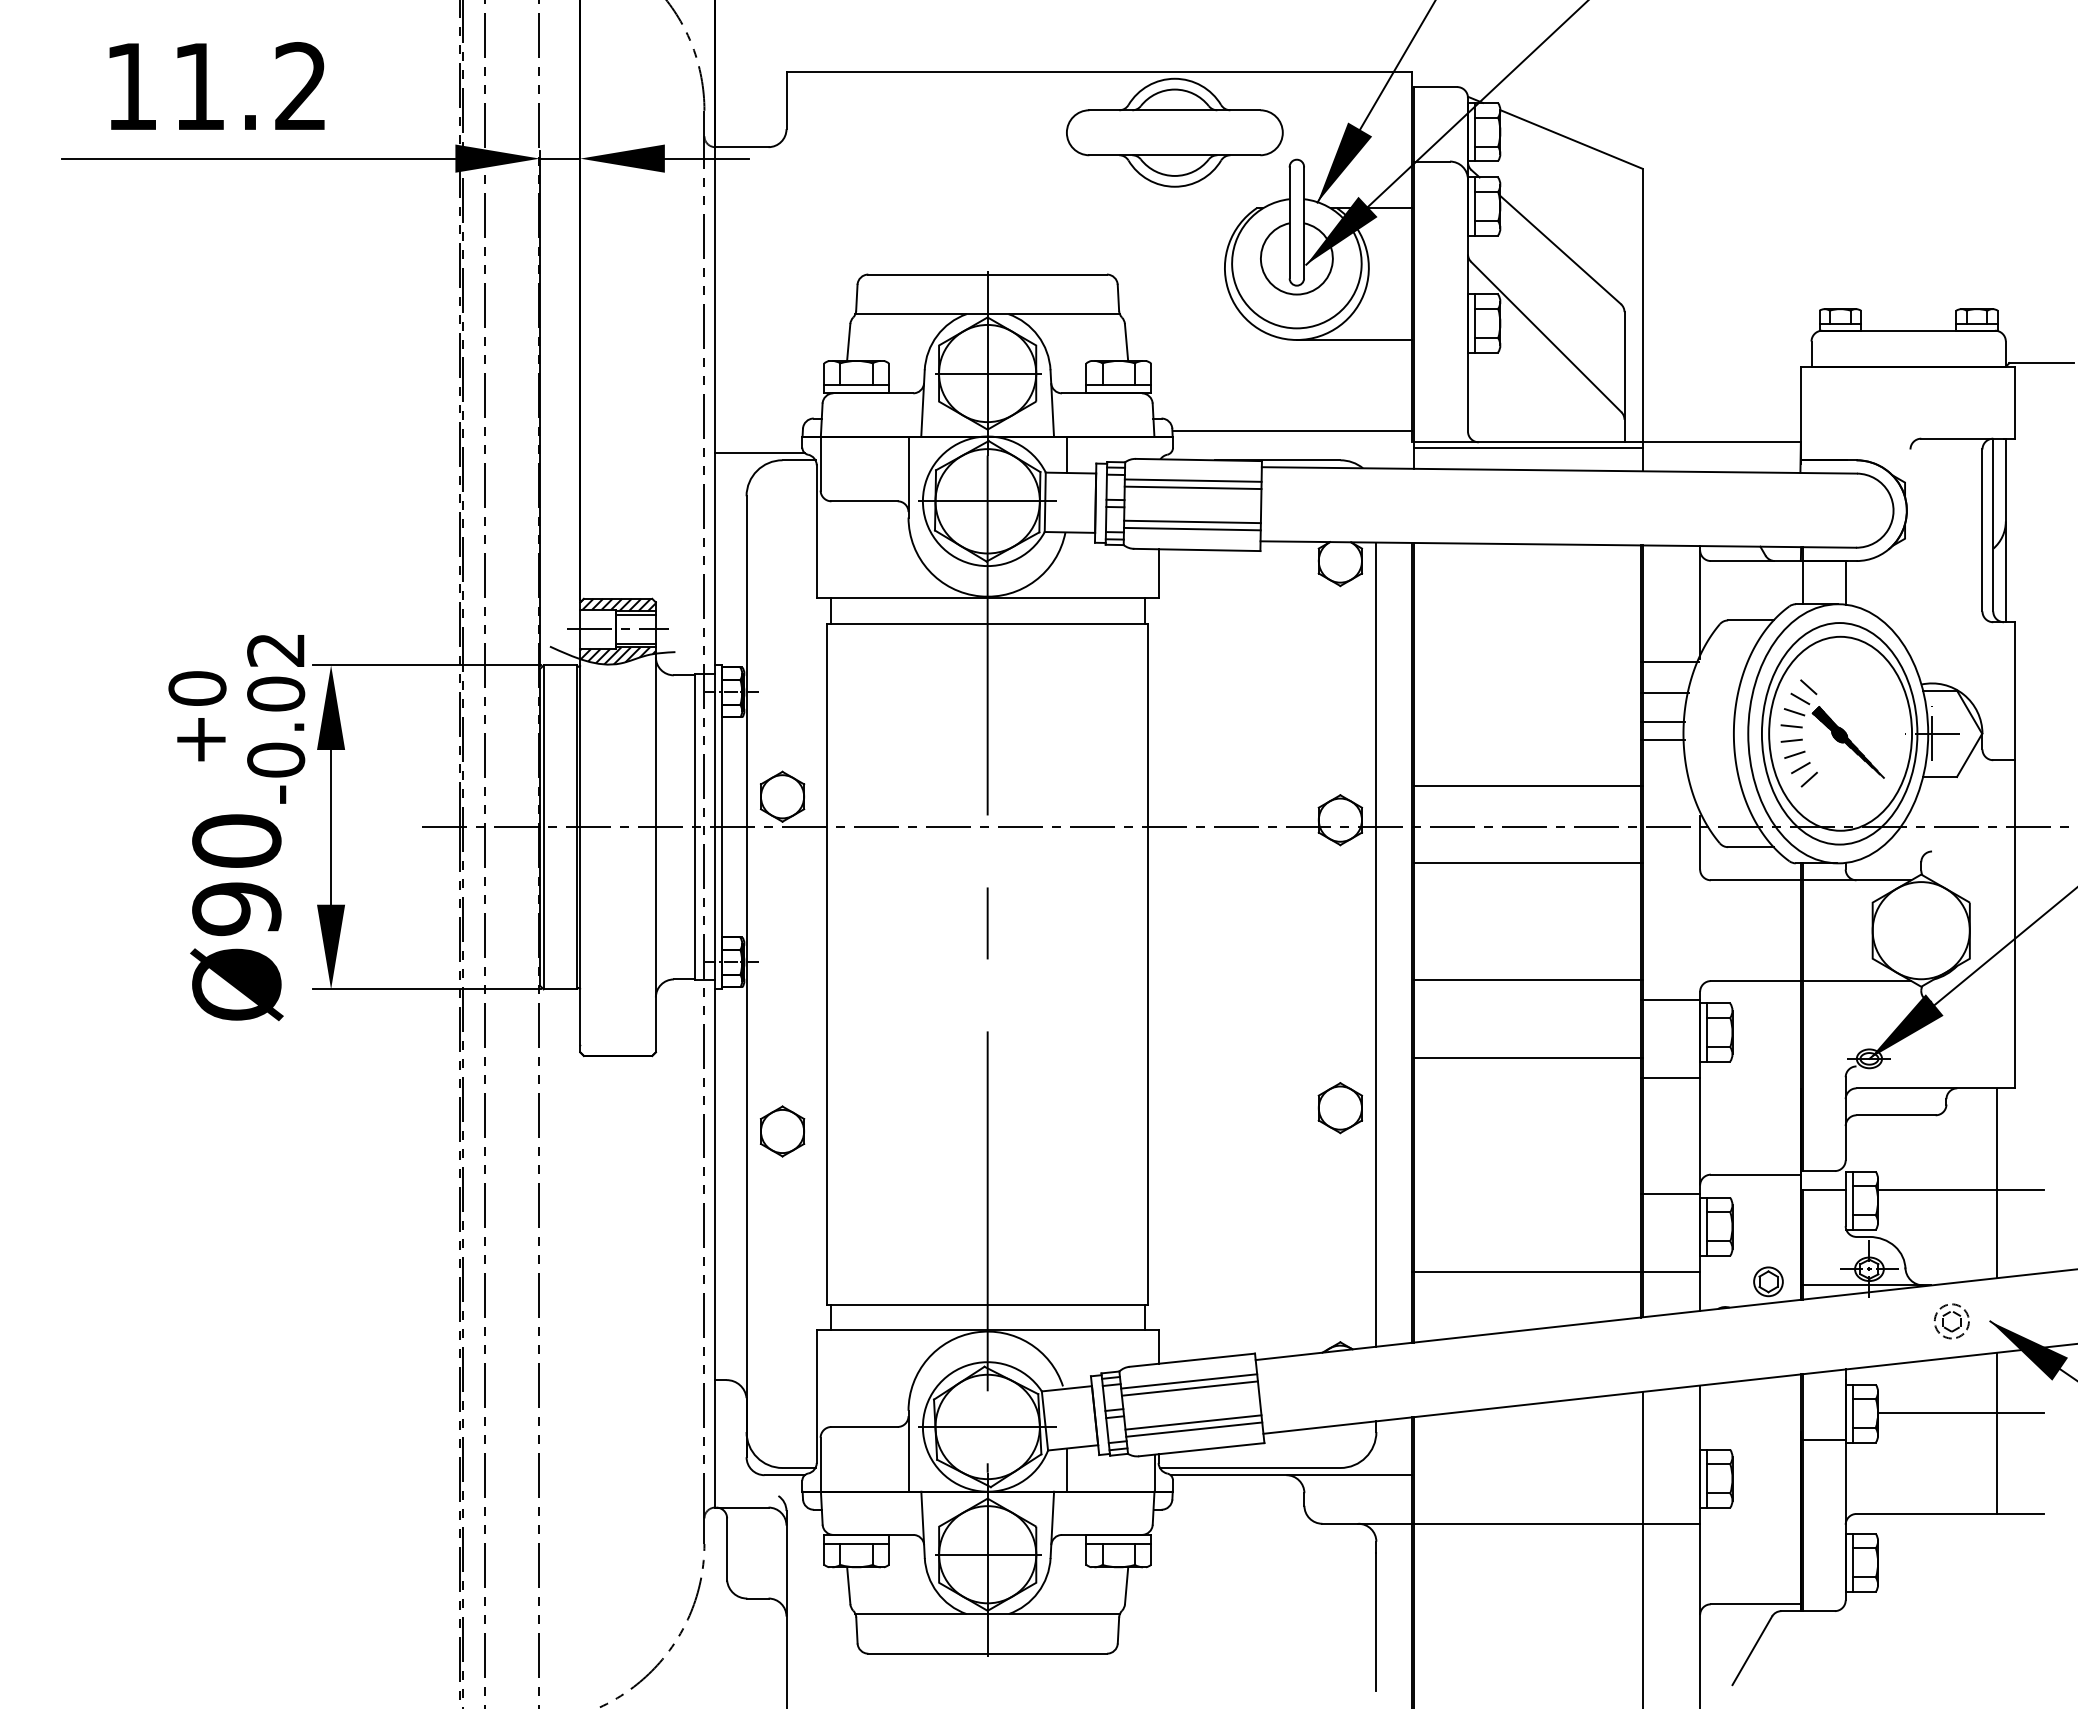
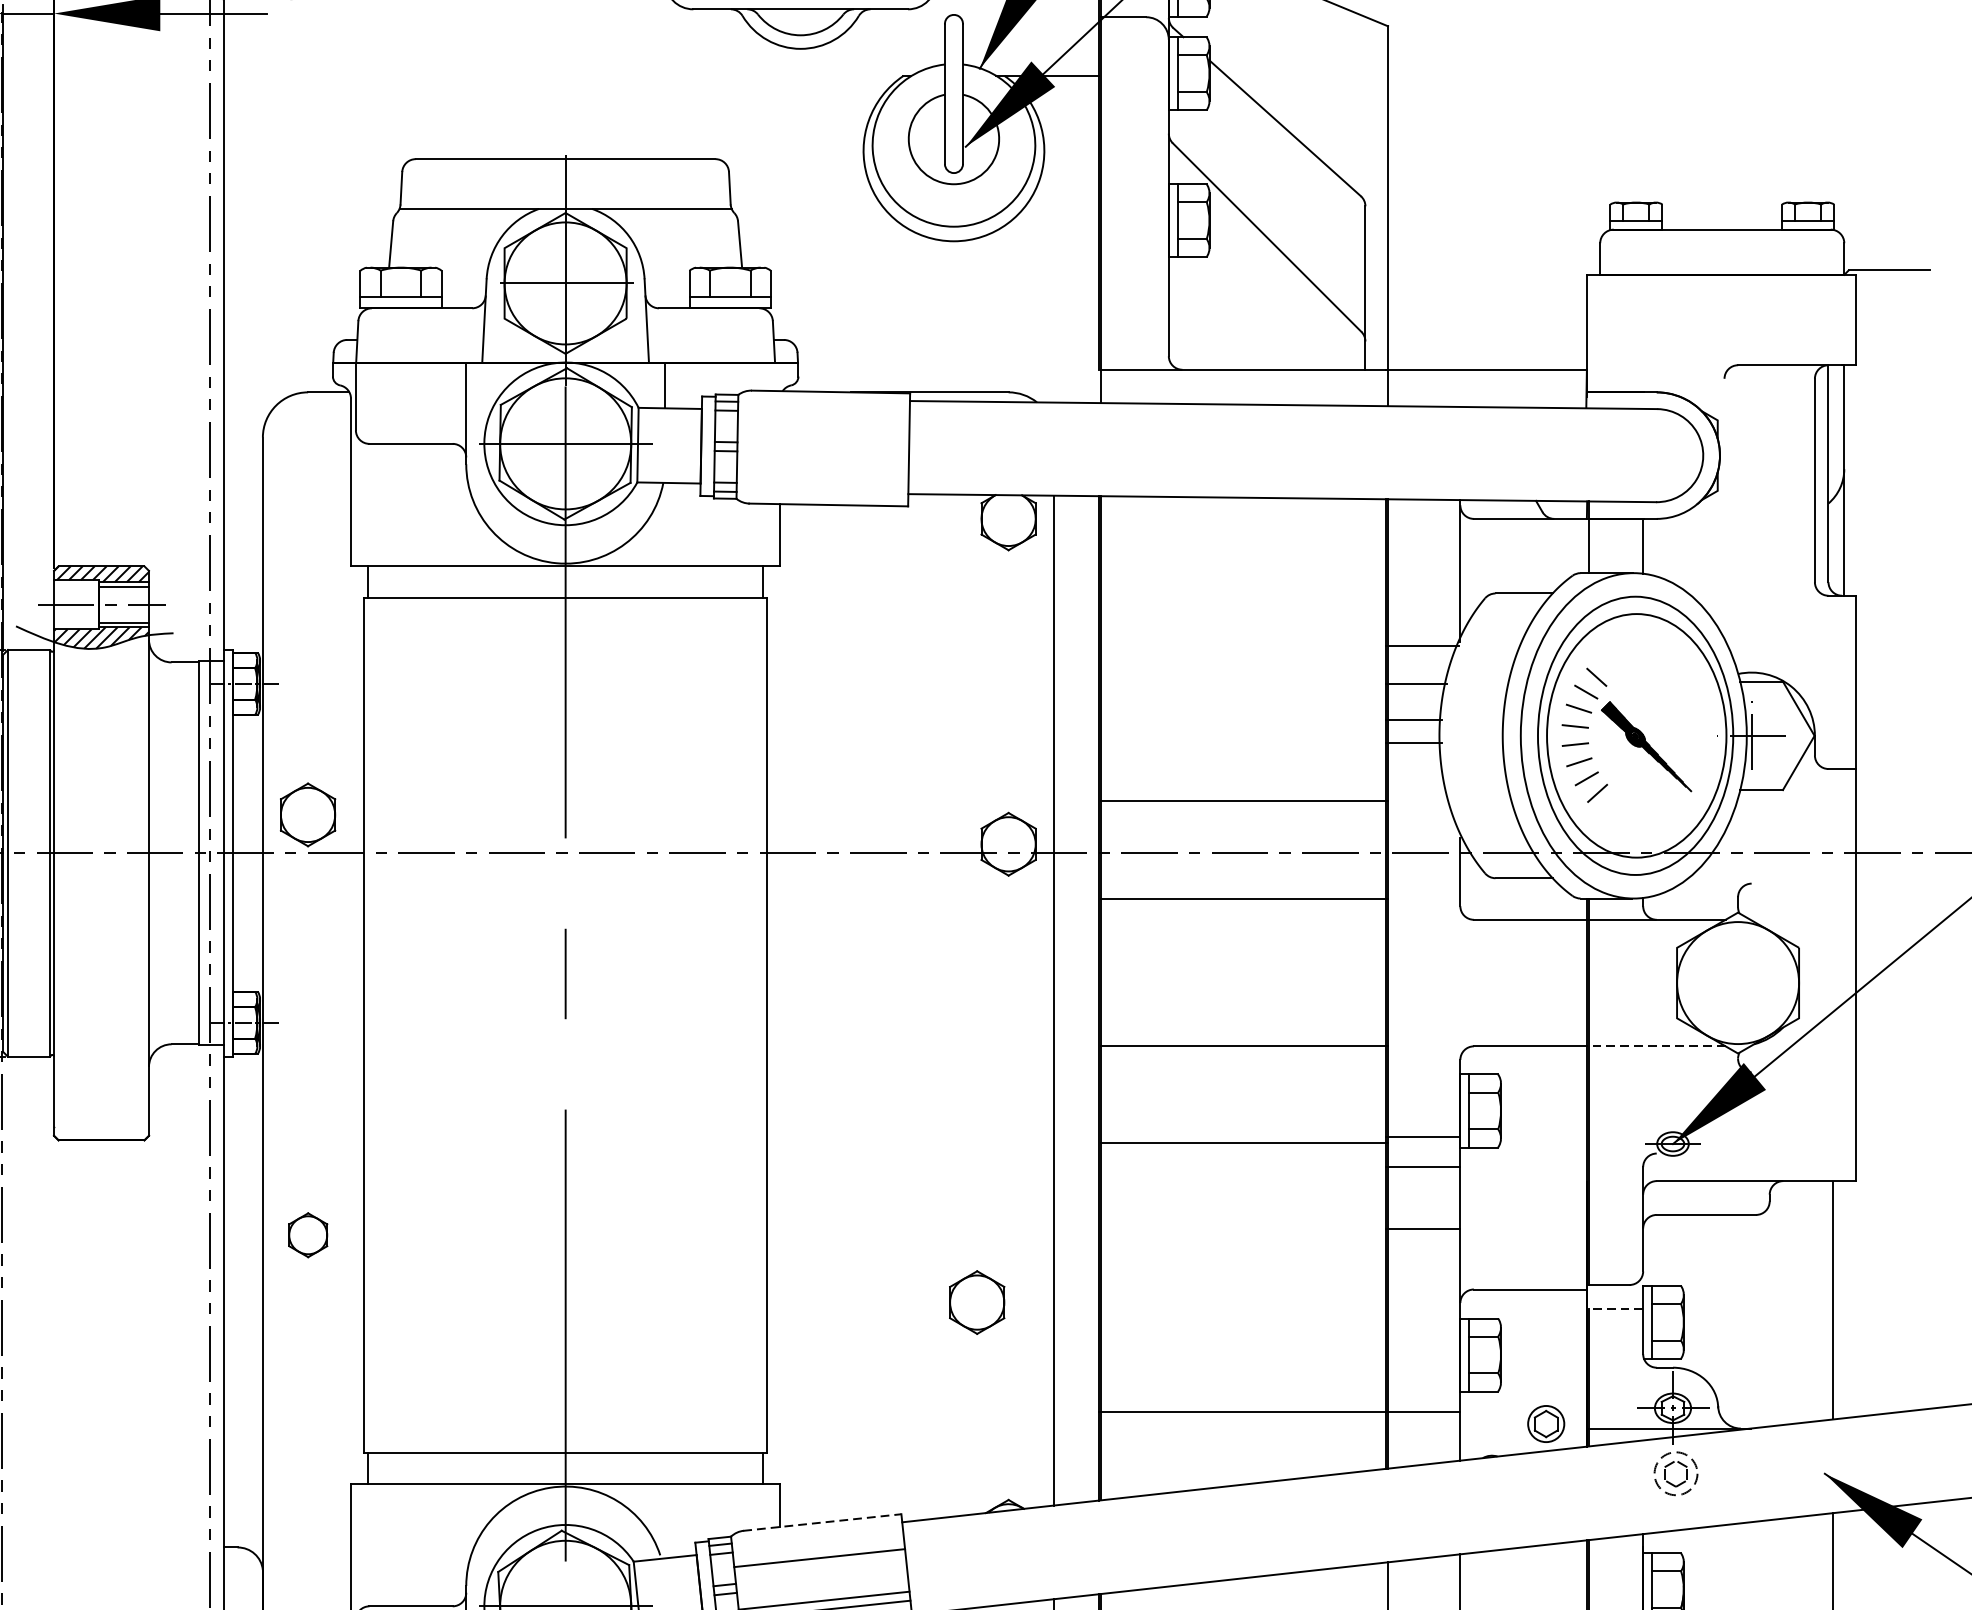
line: (1354, 339) -> (1026, 240), removed
line: (1292, 431) -> (948, 356), removed
line: (1528, 448) -> (1244, 377), removed
line: (759, 453) -> (279, 383), removed
line: (1192, 480) -> (822, 417), removed
line: (1192, 487) -> (822, 426), removed
line: (1192, 521) -> (822, 469), removed
line: (1192, 528) -> (822, 478), removed
line: (1856, 981) -> (1656, 1046), solid -> dashed
line: (1670, 1000) -> (1423, 1137), moved
part: (1339, 1108) -> (976, 1303), moved
part: (782, 1131) -> (308, 1235), size x0.7
line: (1824, 1190) -> (1616, 1309), solid -> dashed
line: (1960, 1190) -> (1787, 1309), removed
line: (1670, 1194) -> (1423, 1228), moved
part: (1948, 1314) -> (1671, 1465), moved
line: (1192, 1360) -> (822, 1522), solid -> dashed
line: (1189, 1381) -> (819, 1549), removed
line: (1960, 1413) -> (1787, 1589), removed

